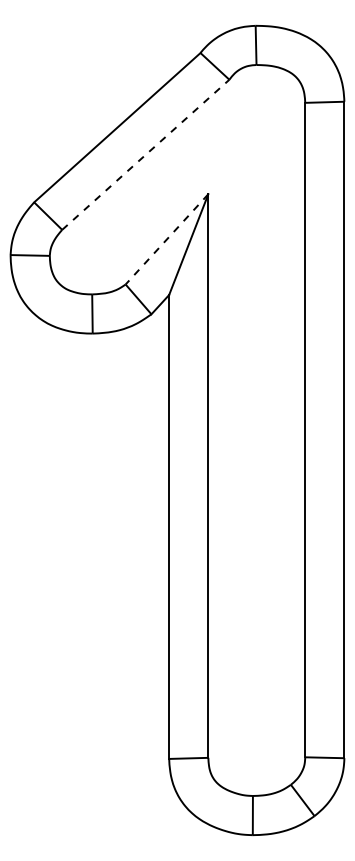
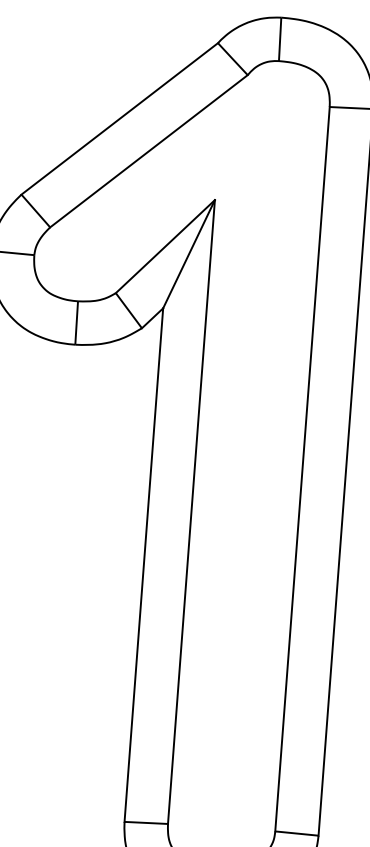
line: (146, 154) -> (149, 150), dashed -> solid
line: (166, 239) -> (164, 246), dashed -> solid

